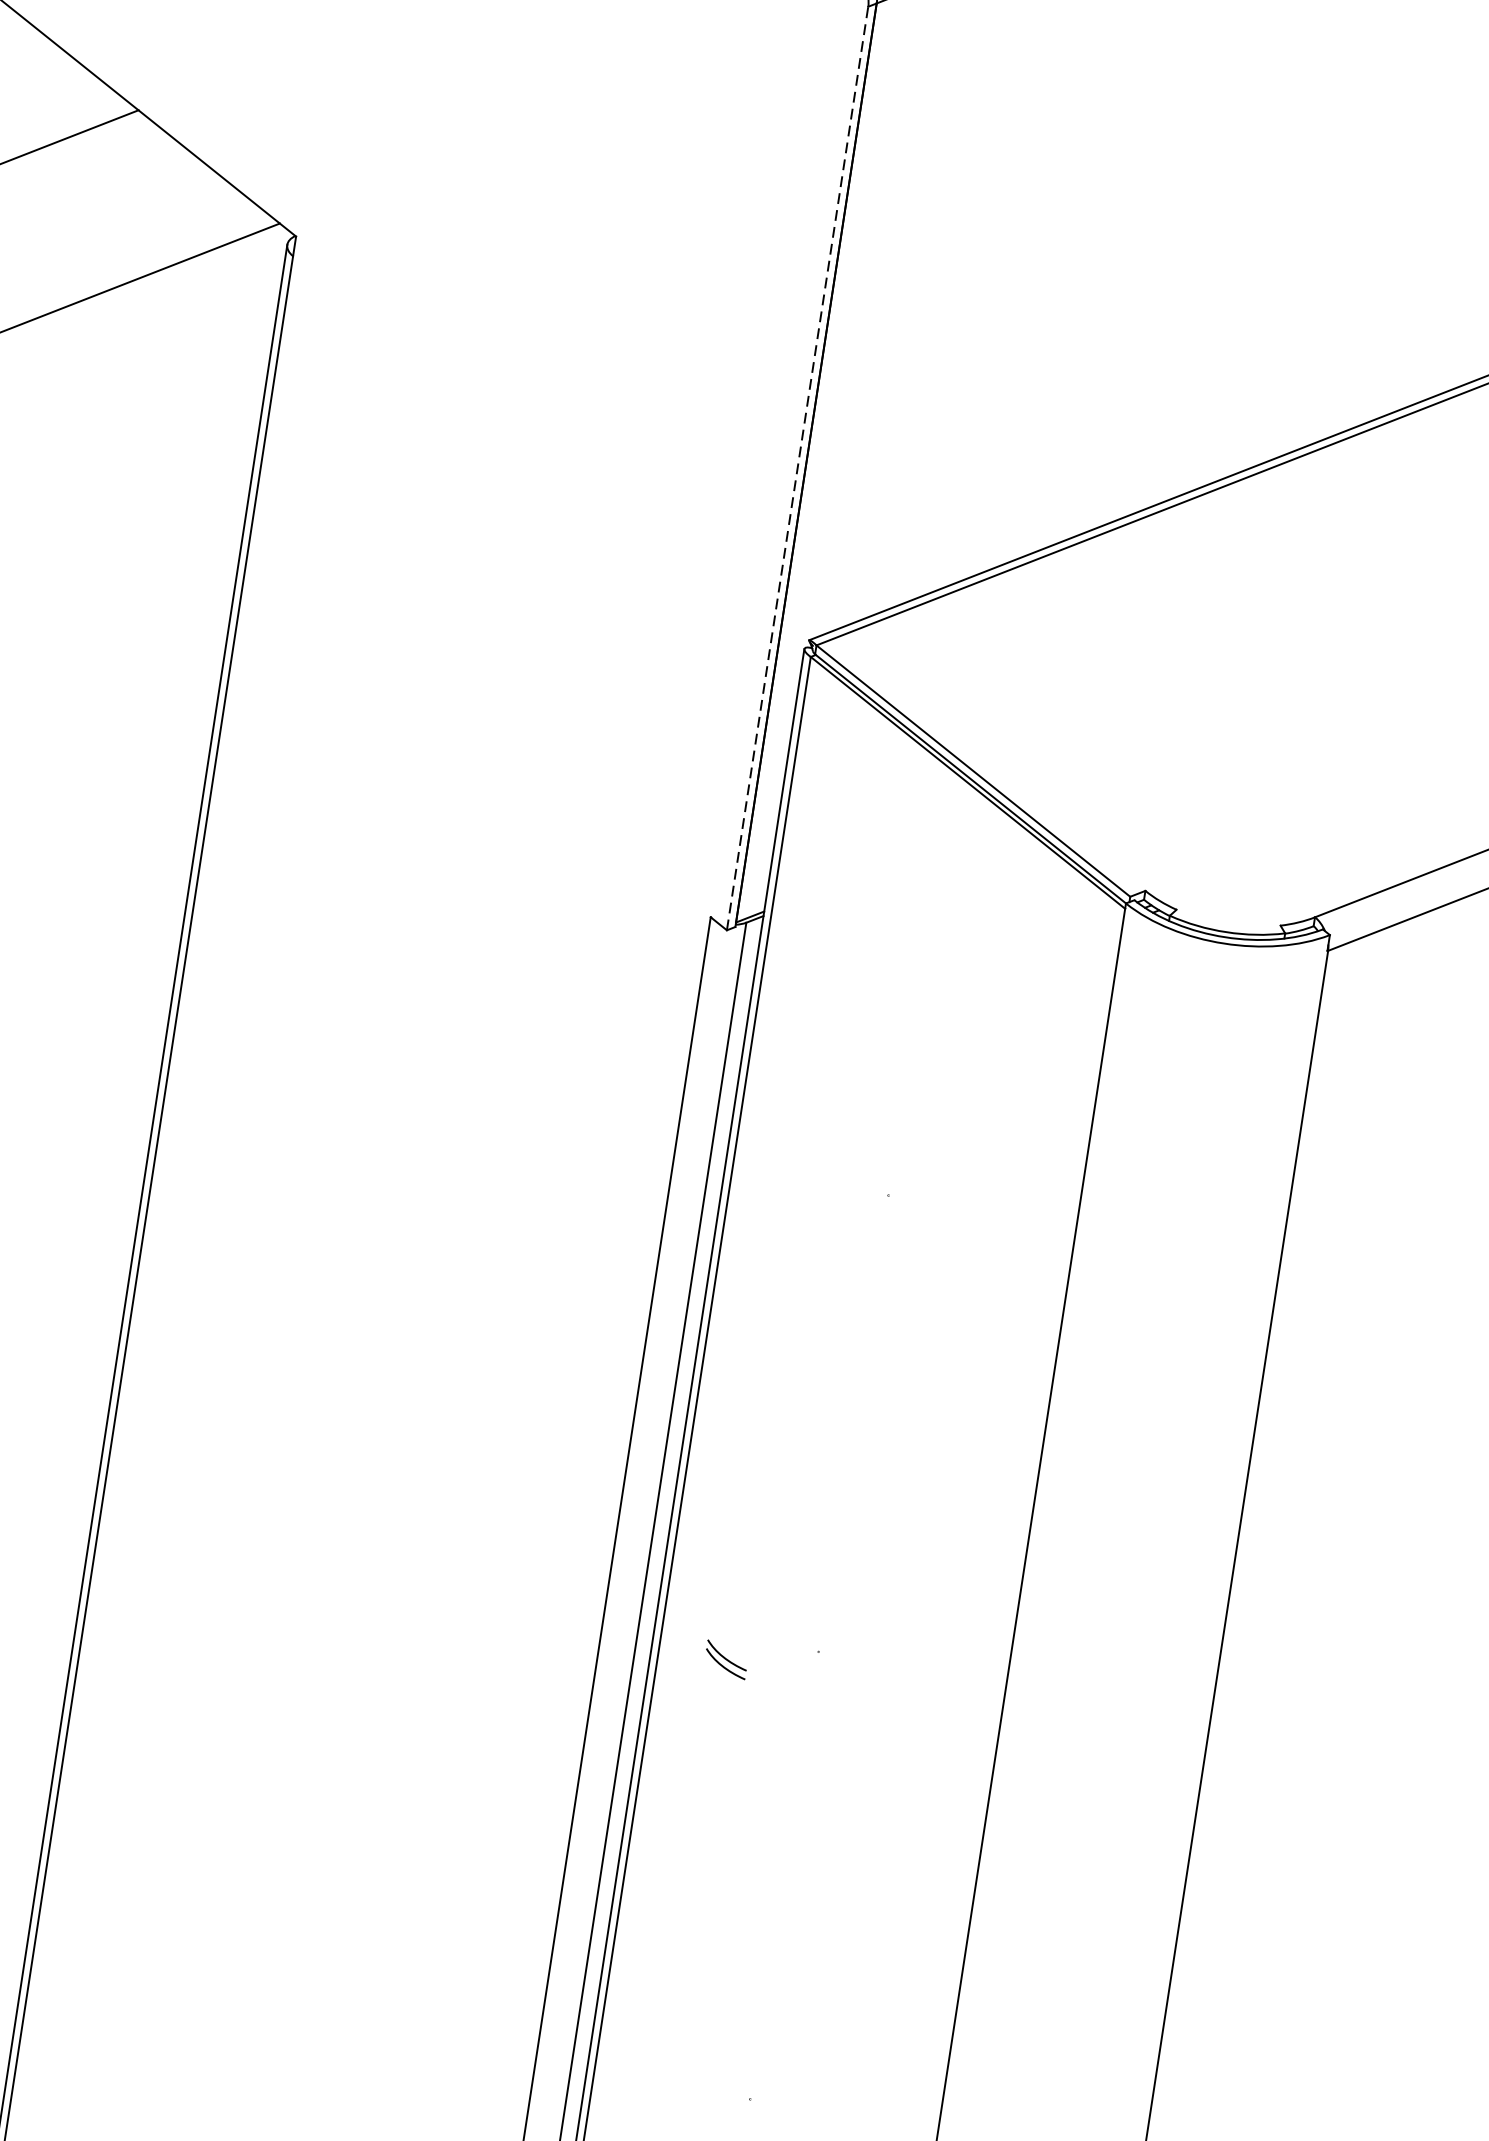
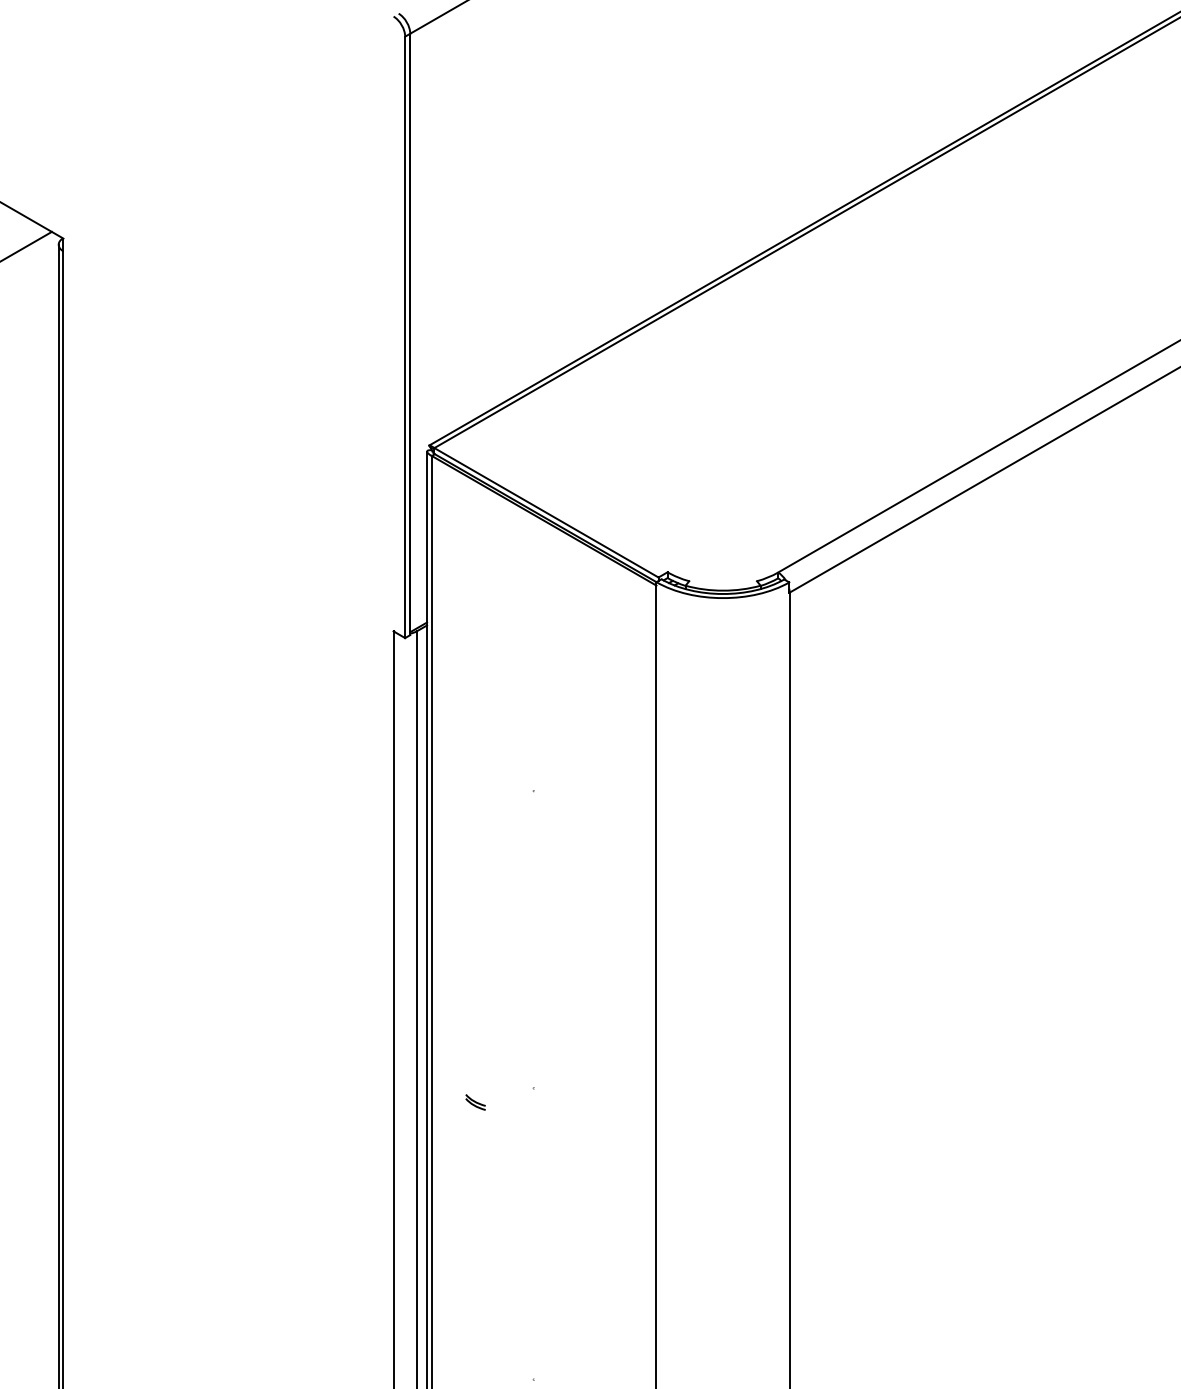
line: (798, 468) -> (405, 337), dashed -> solid
part: (725, 1659) -> (475, 1102), size x0.71

